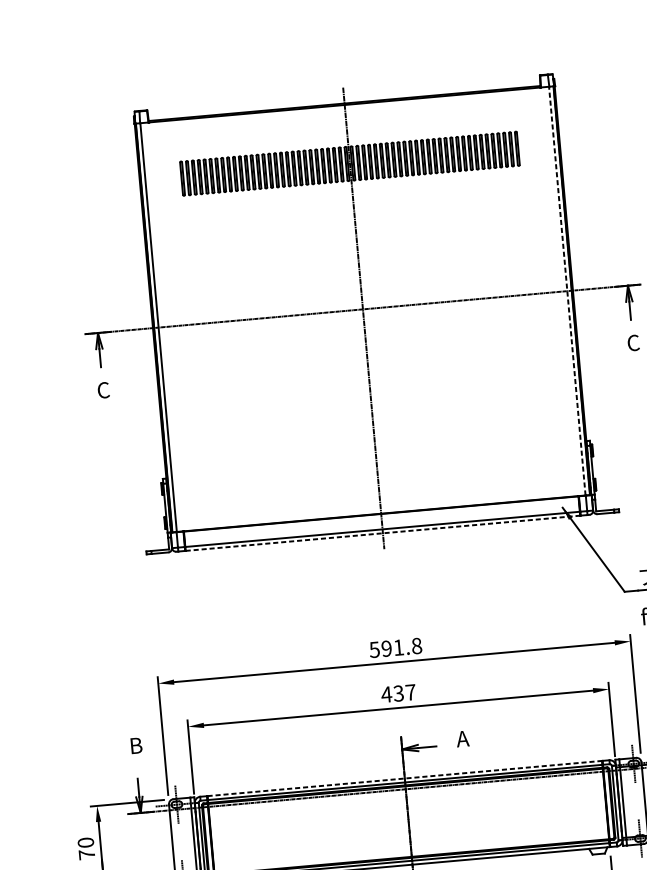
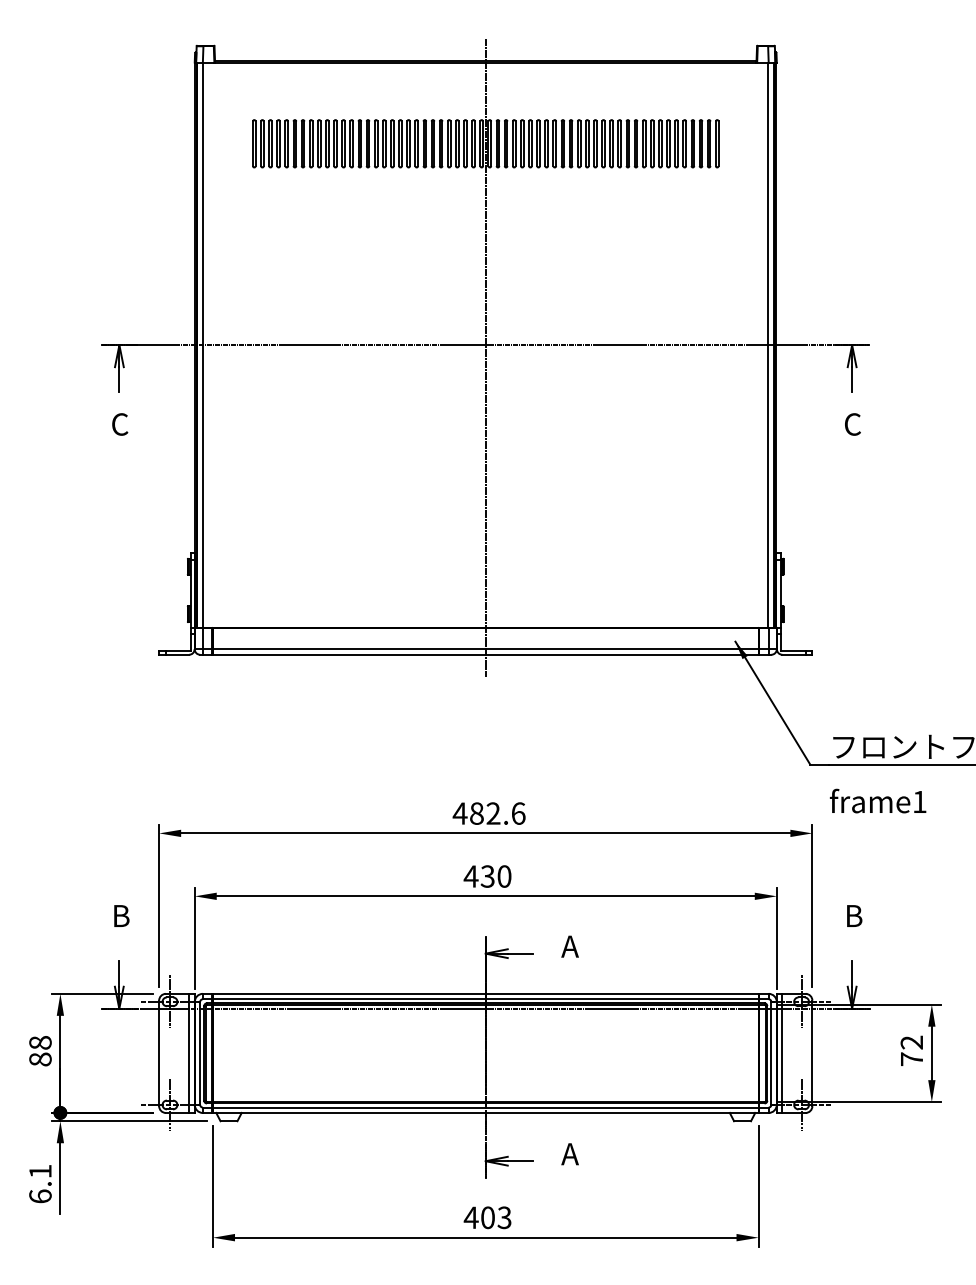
line: (567, 291) -> (768, 345), dashed -> solid
line: (382, 533) -> (485, 654), dashed -> solid
text: (395, 647) -> (488, 813), 591.8 -> 482.6
text: (410, 692) -> (504, 876), 437 -> 430
line: (404, 778) -> (485, 993), dashed -> solid
text: (86, 848) -> (40, 1051), 70 -> 88

